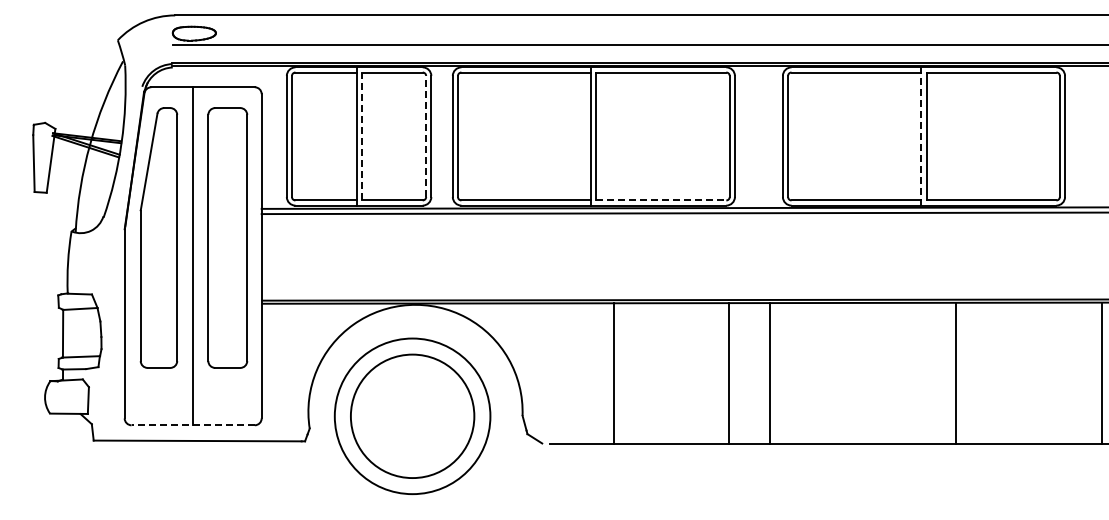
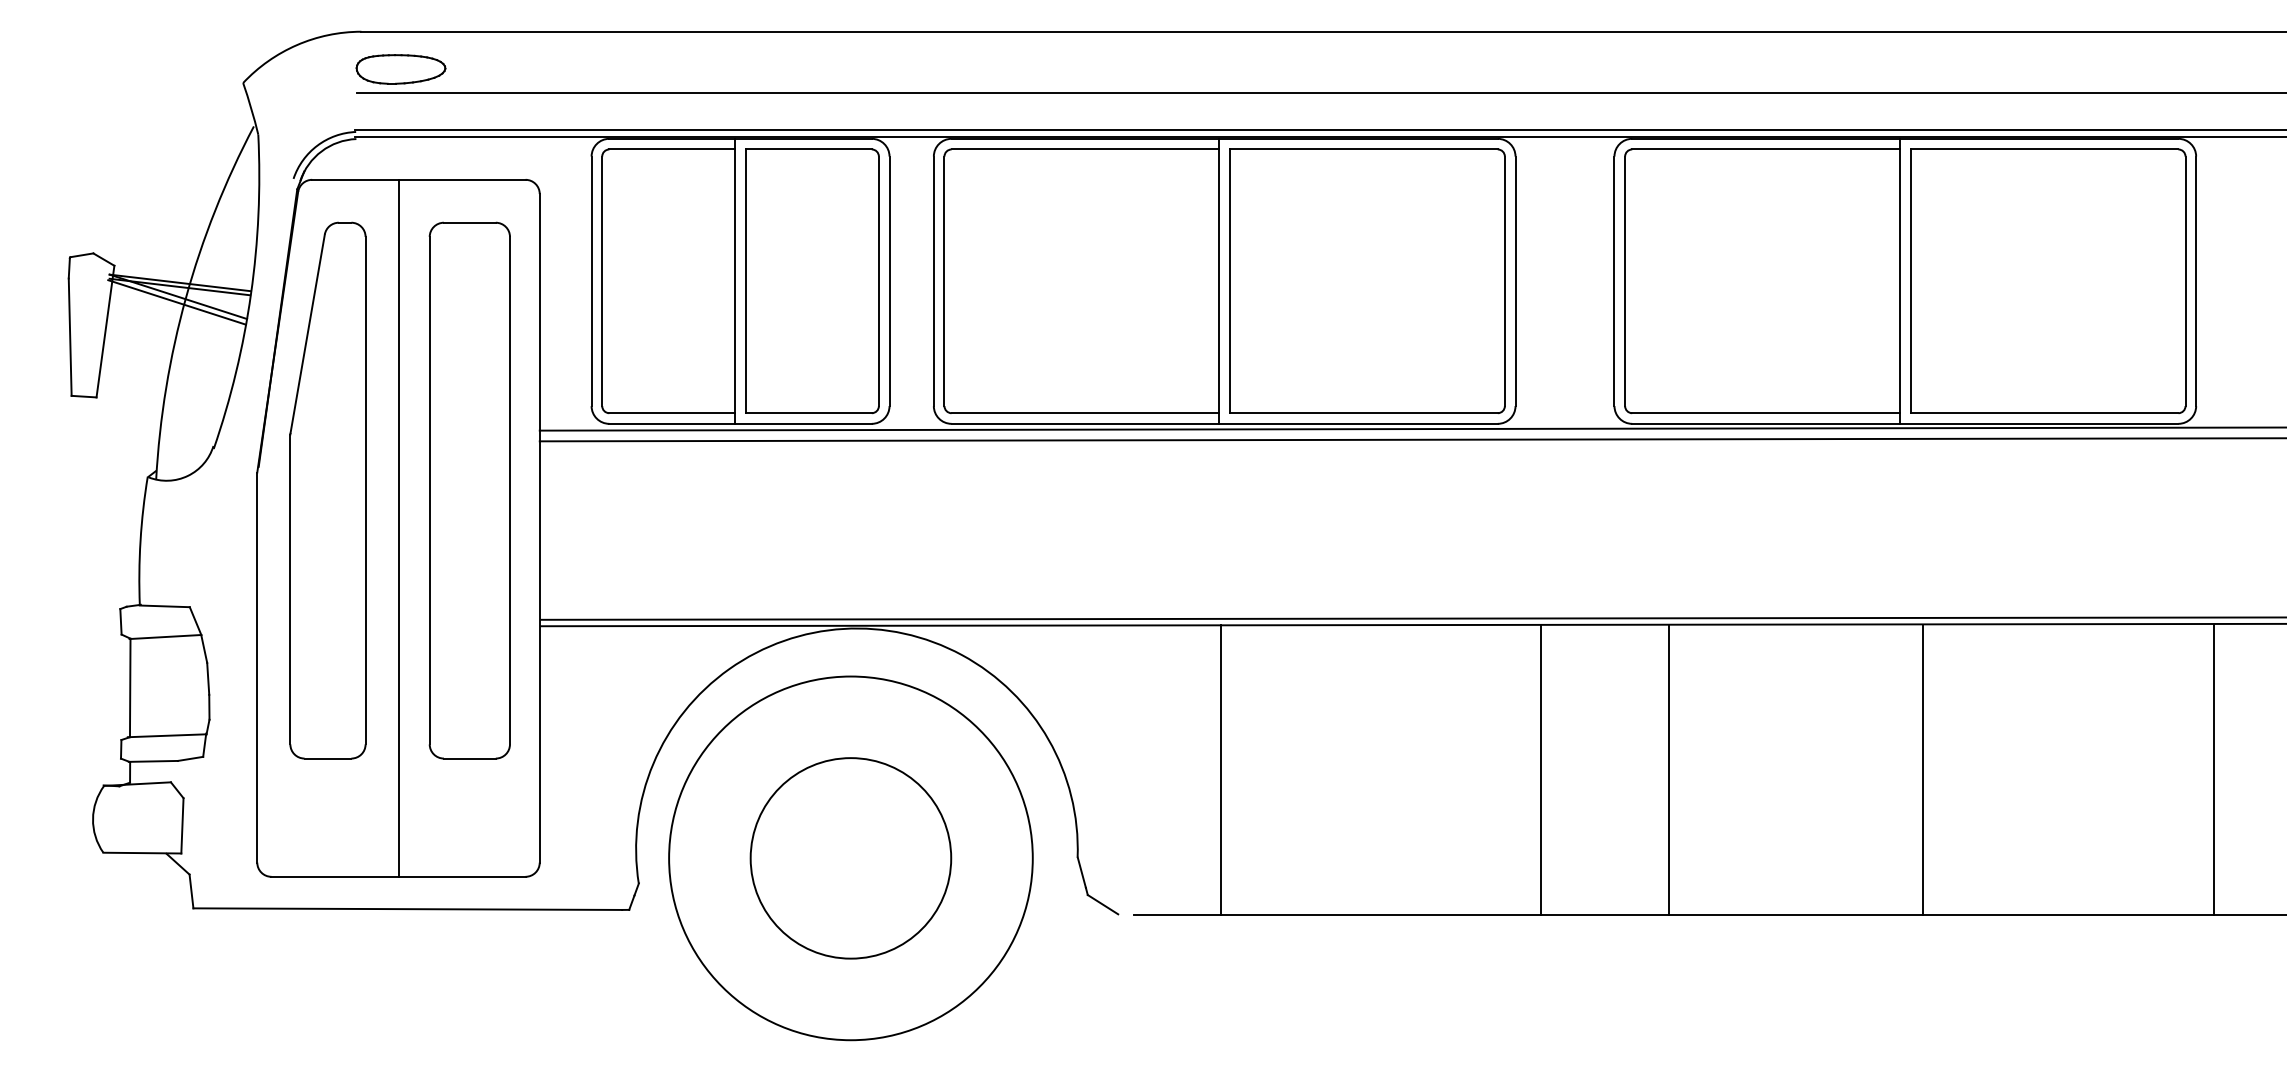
line: (921, 135) -> (1900, 279), dashed -> solid
line: (361, 136) -> (745, 281), dashed -> solid
line: (426, 136) -> (879, 281), dashed -> solid
line: (661, 200) -> (1364, 413), dashed -> solid
line: (613, 373) -> (1219, 770), moved
line: (729, 373) -> (1541, 770), moved
line: (769, 373) -> (1669, 770), moved
line: (955, 373) -> (1922, 770), moved
line: (1101, 373) -> (2213, 770), moved
circle: (412, 415) -> (850, 856), size x0.62
circle: (412, 416) -> (850, 858), size x1.43
line: (193, 425) -> (399, 877), dashed -> solid

